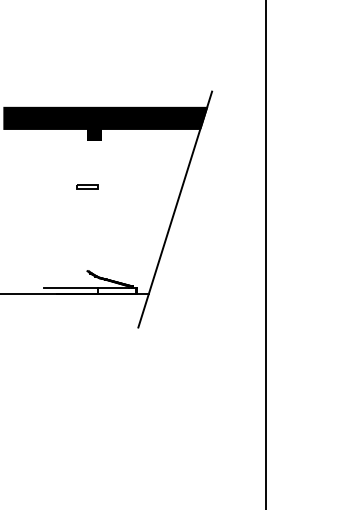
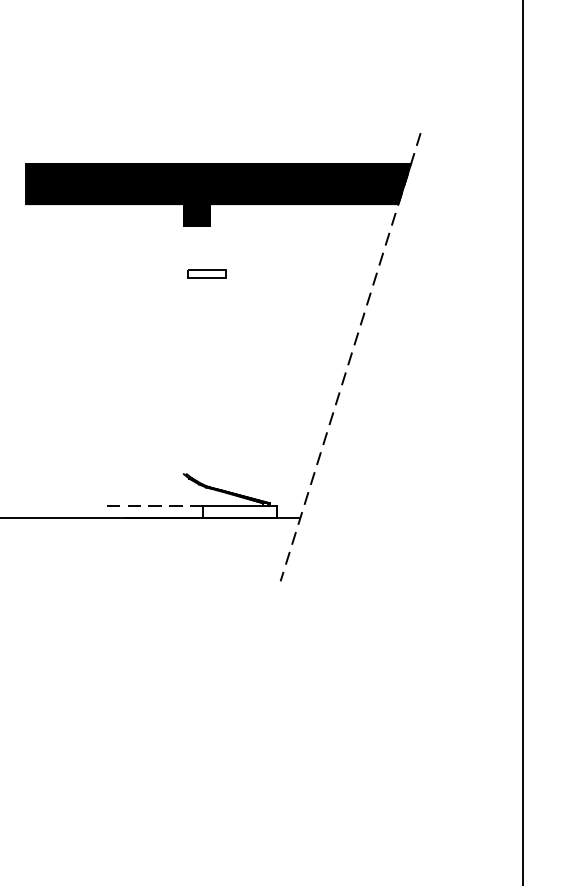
part: (87, 186) -> (206, 273), moved
line: (175, 209) -> (351, 357), solid -> dashed
line: (70, 287) -> (151, 505), solid -> dashed

